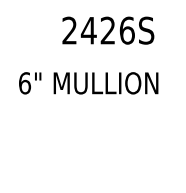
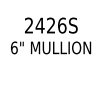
text: (108, 30) -> (51, 25), moved

